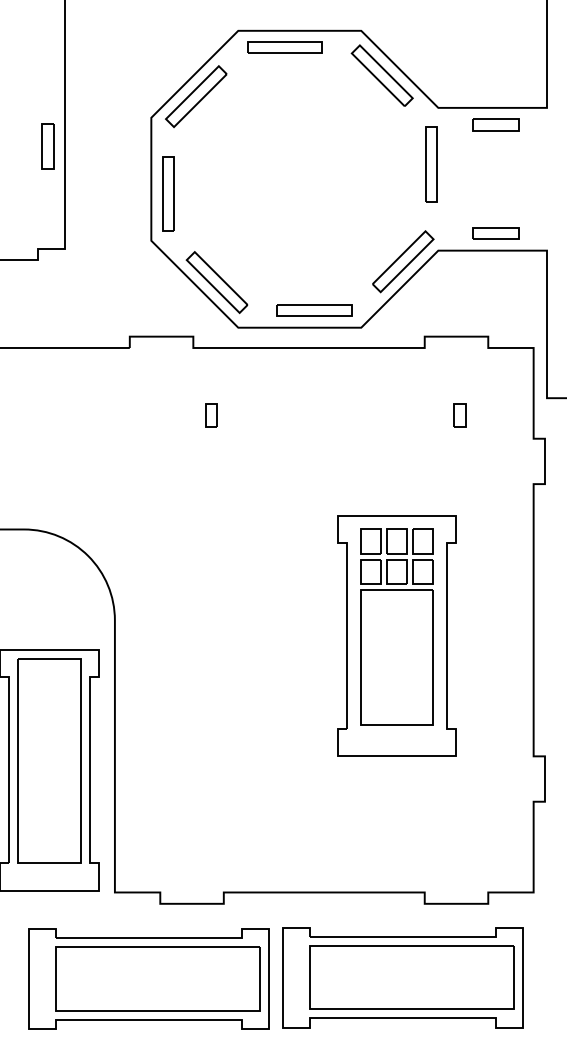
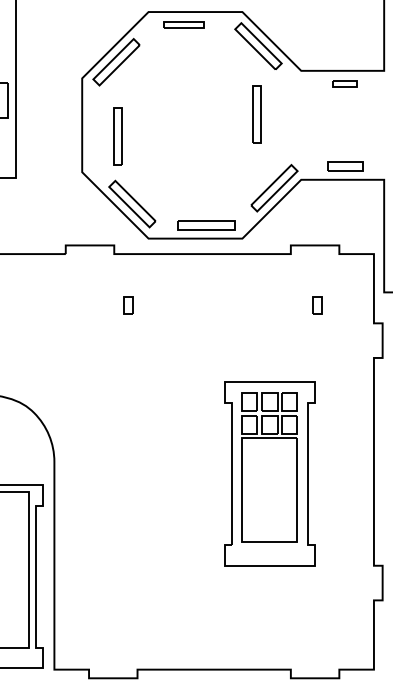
part: (284, 47) -> (183, 24), size x0.7
part: (495, 124) -> (344, 83), size x0.7
part: (431, 164) -> (257, 114), moved
part: (168, 193) -> (118, 136), moved

